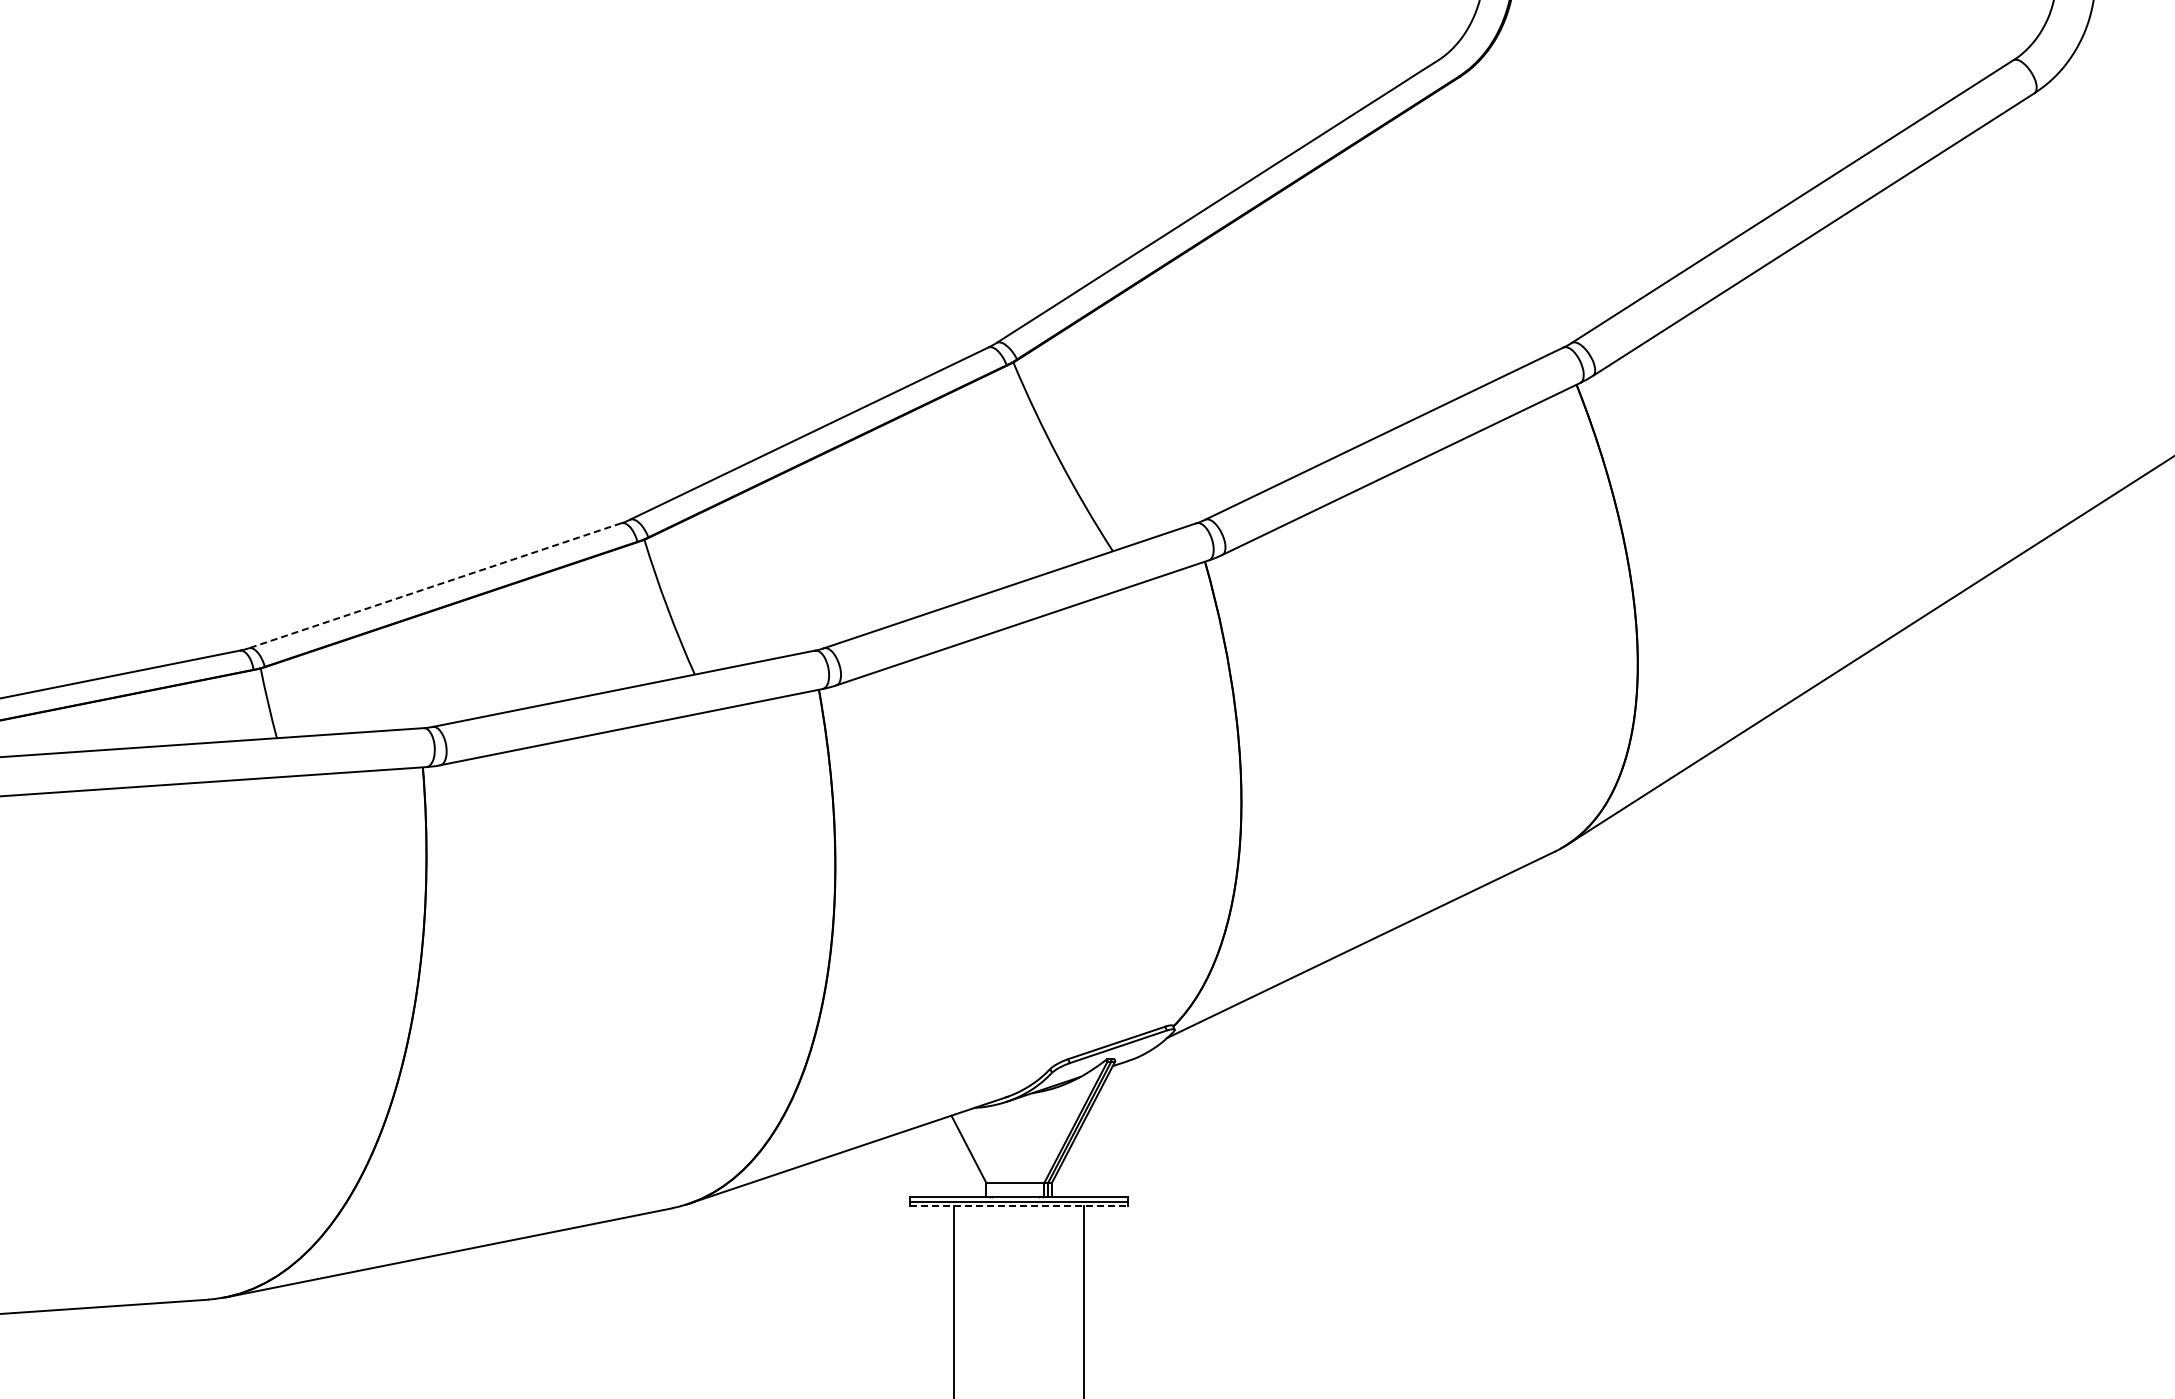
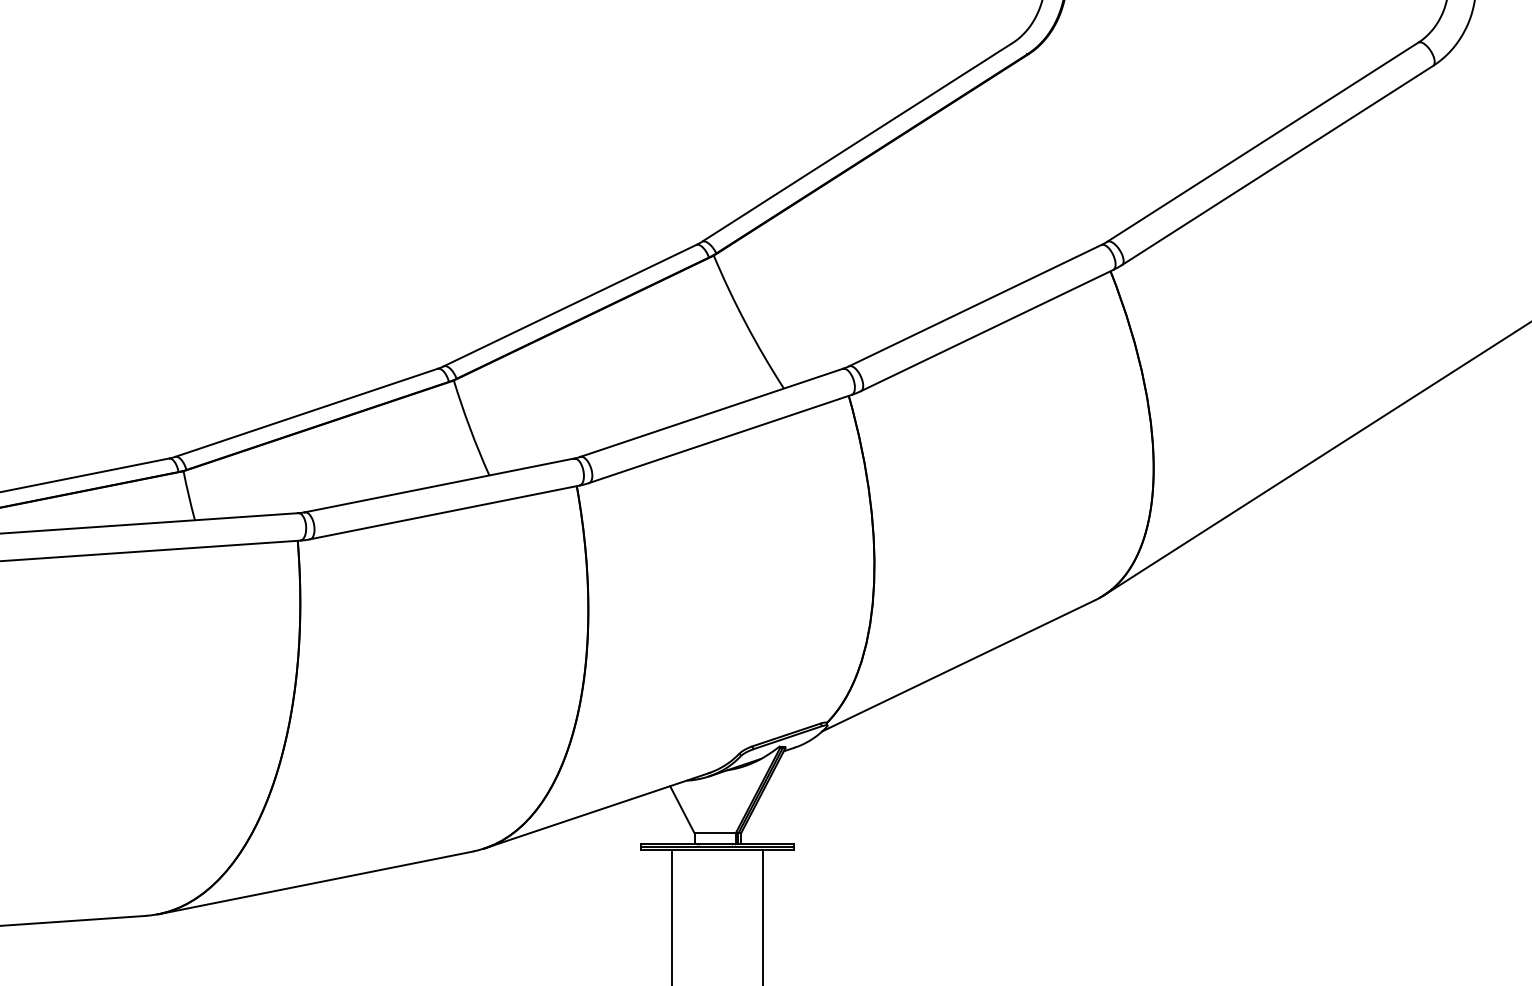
line: (435, 585) -> (306, 412), dashed -> solid
line: (1019, 1206) -> (718, 850), dashed -> solid

